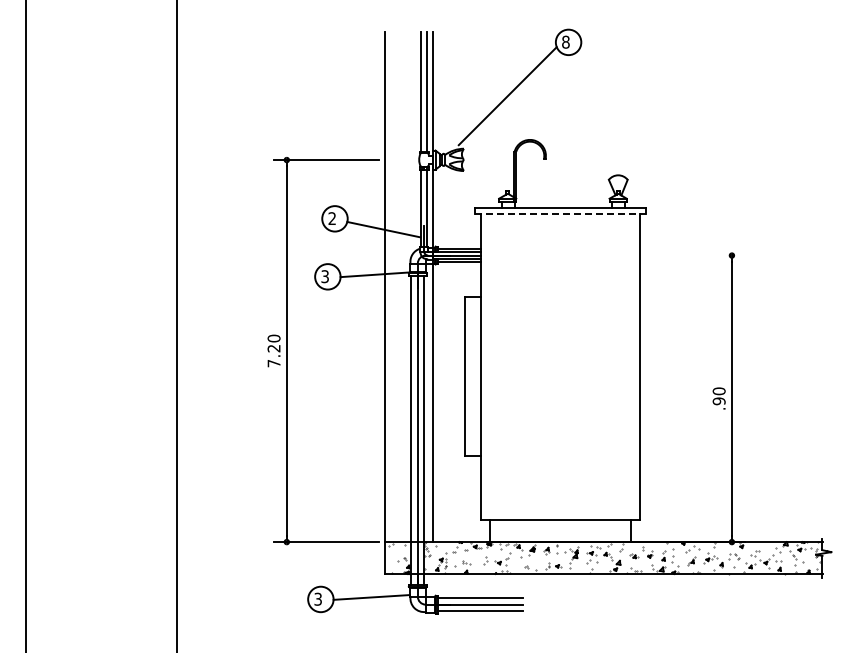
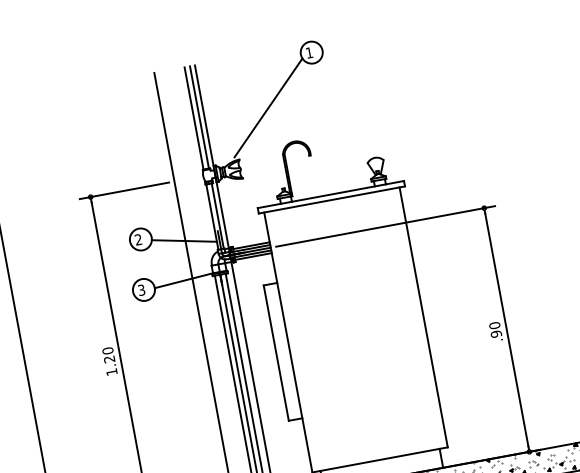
text: (565, 41) -> (308, 52), 8 -> 1
line: (560, 214) -> (331, 200), dashed -> solid
line: (615, 255) -> (385, 226), added
text: (273, 363) -> (111, 372), 7.20 -> 1.20

